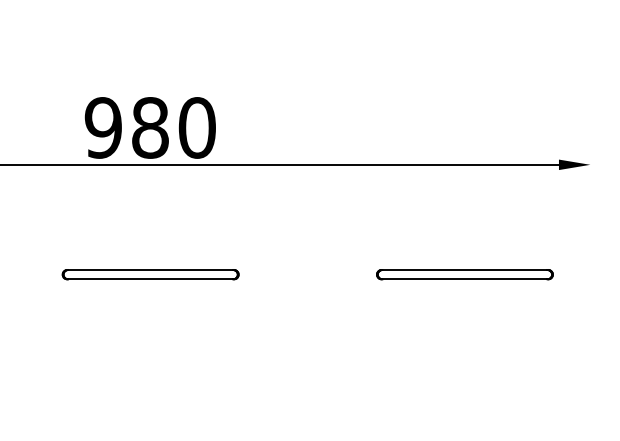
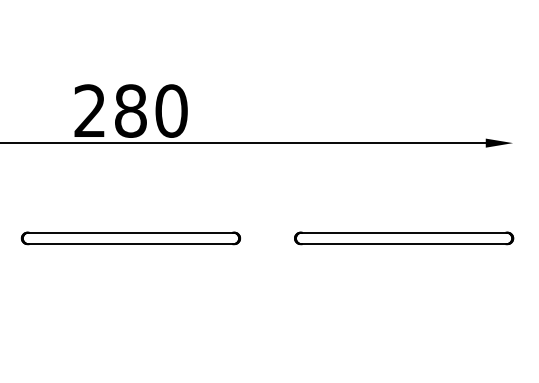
text: (102, 127) -> (89, 110), 980 -> 280
part: (150, 274) -> (130, 238), size x1.43
part: (464, 274) -> (403, 238), size x1.43

